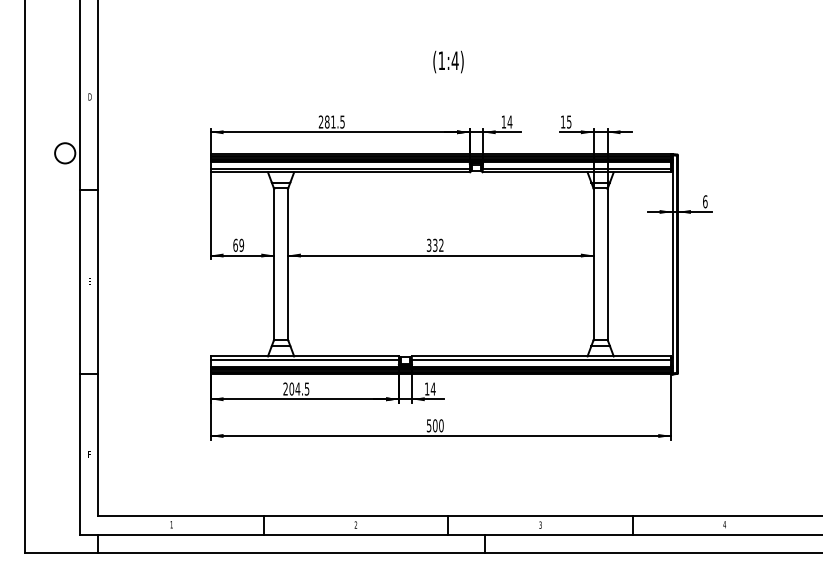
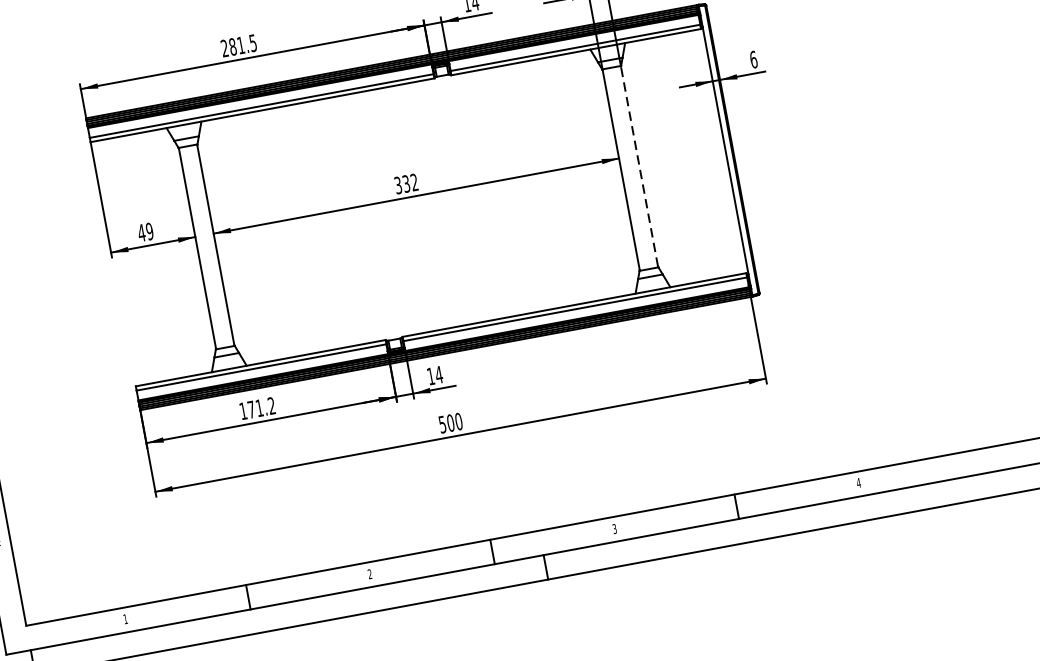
text: (235, 244) -> (141, 231), 69 -> 49
line: (607, 263) -> (639, 165), solid -> dashed
text: (296, 388) -> (257, 407), 204.5 -> 171.2

